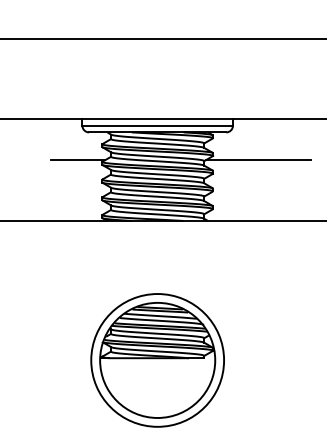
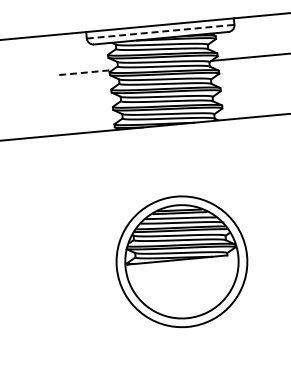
line: (158, 125) -> (161, 31), solid -> dashed
line: (78, 160) -> (86, 72), solid -> dashed

